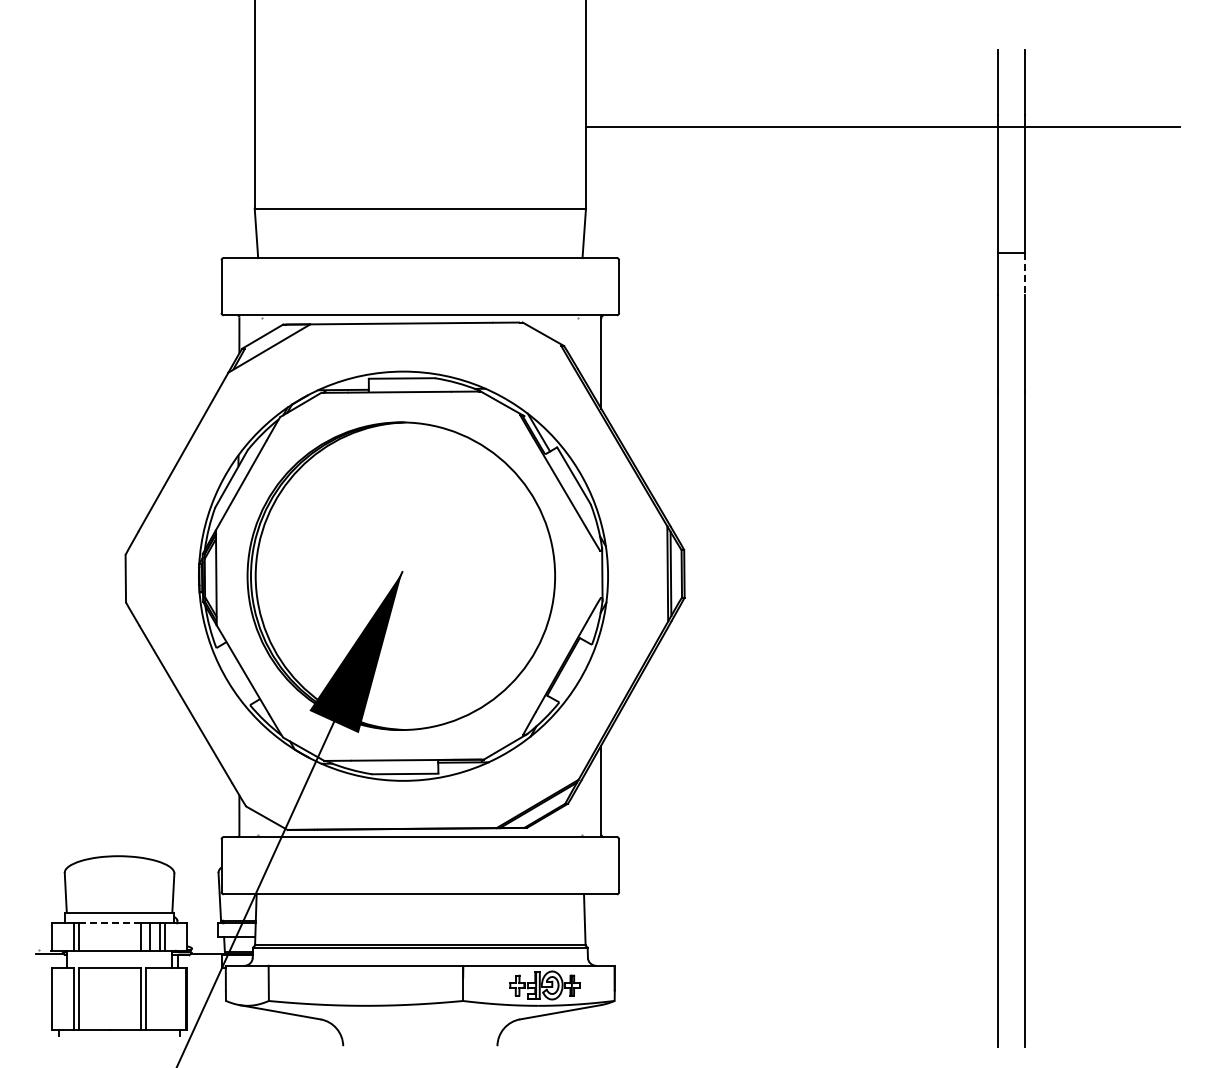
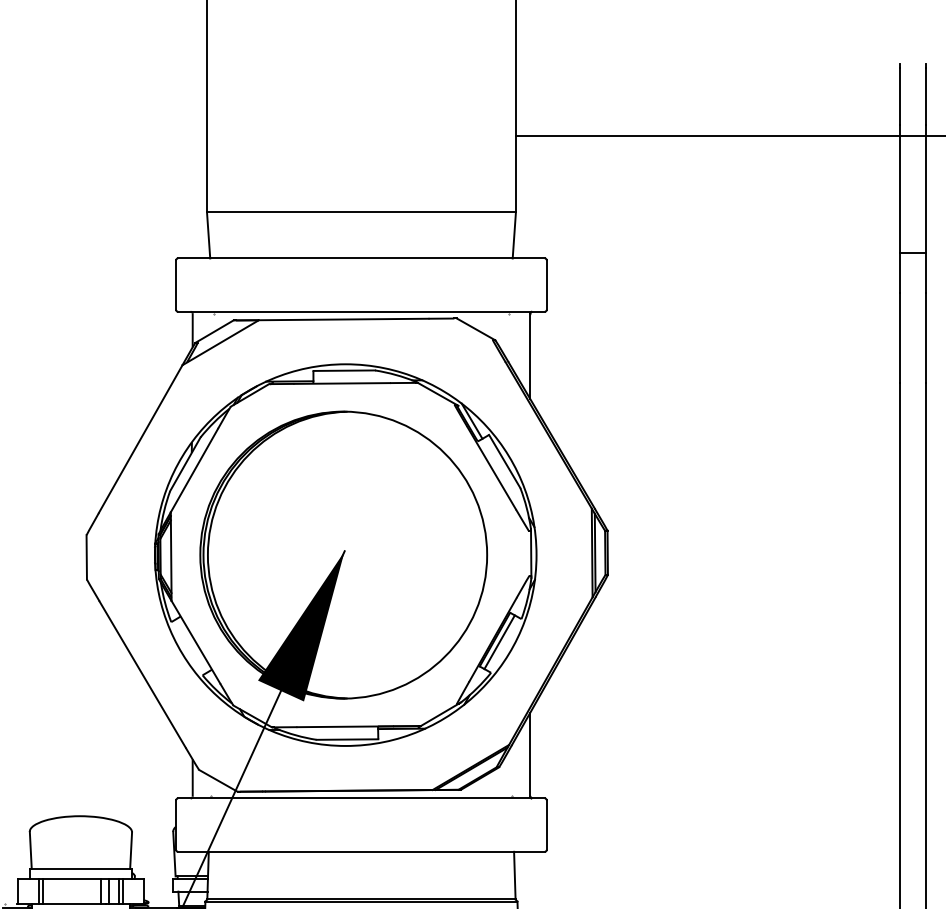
line: (1025, 274) -> (925, 273), dashed -> solid
line: (568, 669) -> (499, 642), added
line: (109, 923) -> (71, 878), dashed -> solid

